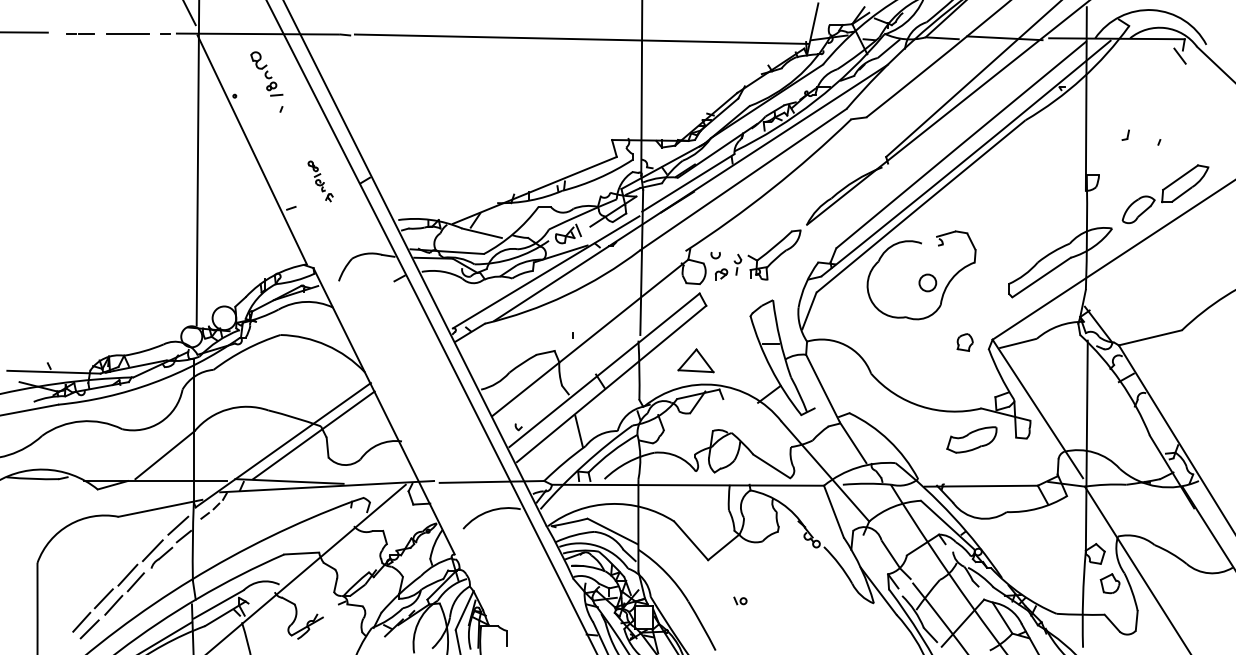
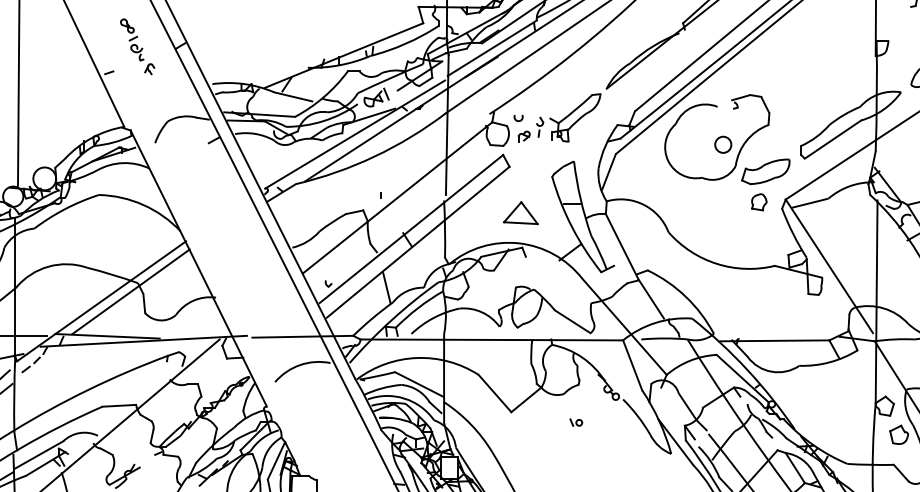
part: (320, 181) -> (137, 46), size x1.43
part: (695, 360) -> (520, 212), moved
part: (971, 439) -> (765, 171), moved
part: (740, 600) -> (576, 422), moved

